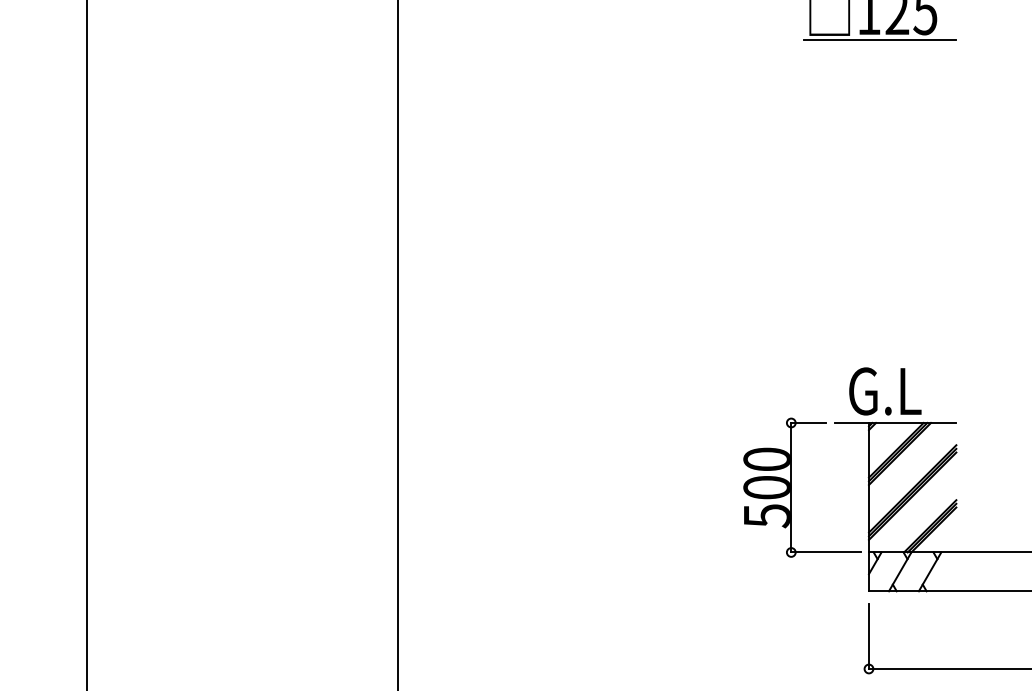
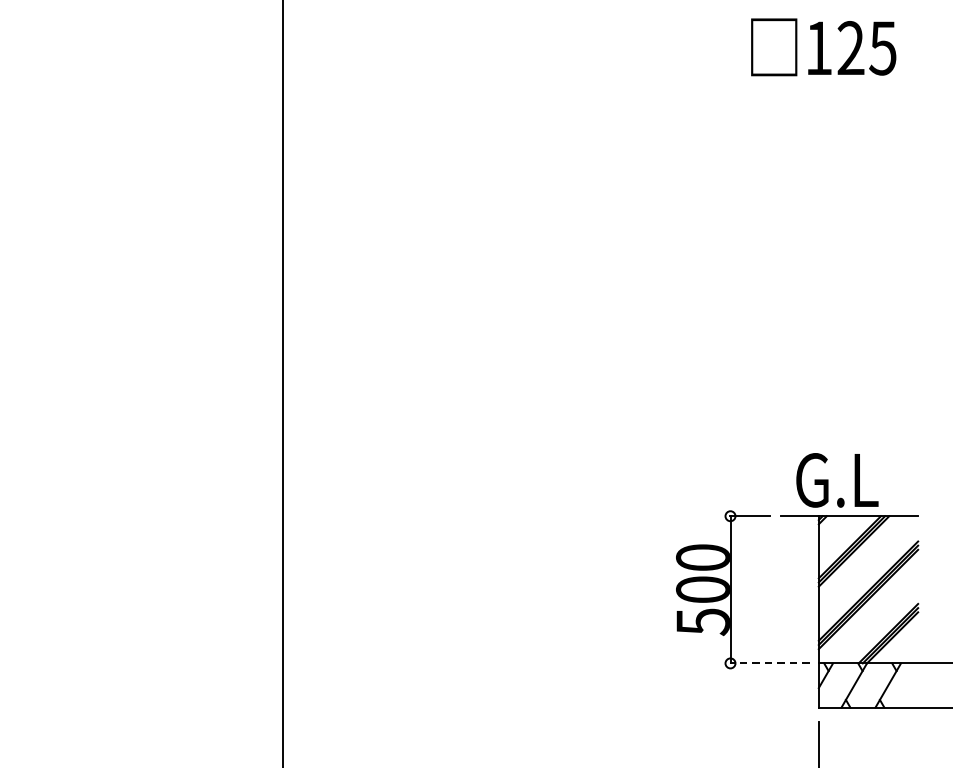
line: (880, 39) -> (831, 80), removed
line: (825, 552) -> (769, 663), solid -> dashed

